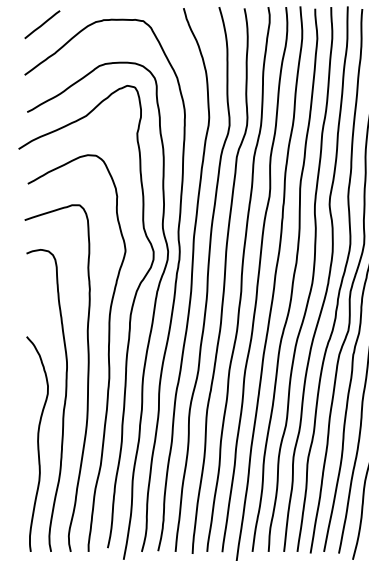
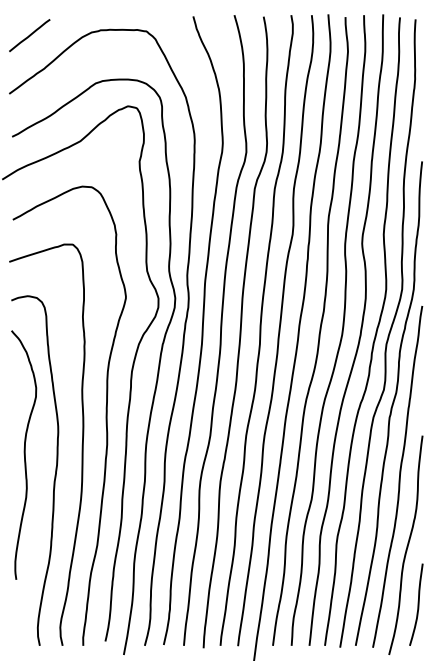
curve: (37, 443) -> (24, 454), moved

